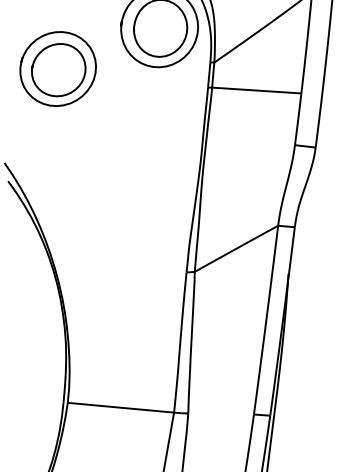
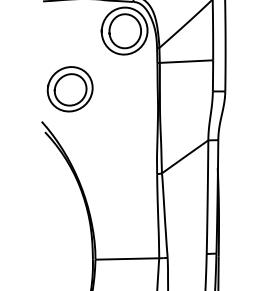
part: (56, 69) -> (69, 89), moved

